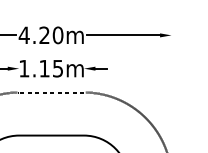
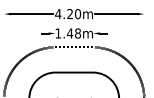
text: (50, 68) -> (73, 33), 1.15m -> 1.48m

